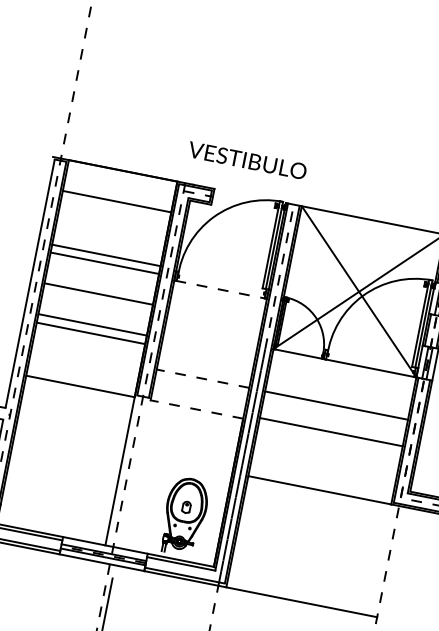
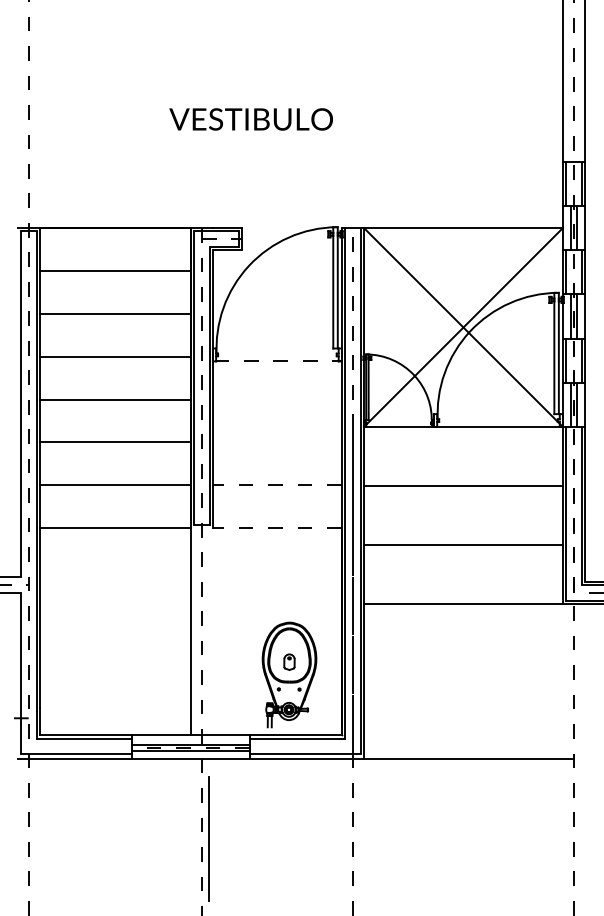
text: (247, 160) -> (250, 119), moved
line: (105, 255) -> (114, 313), moved
line: (90, 333) -> (114, 485), moved
line: (331, 431) -> (463, 544), moved

